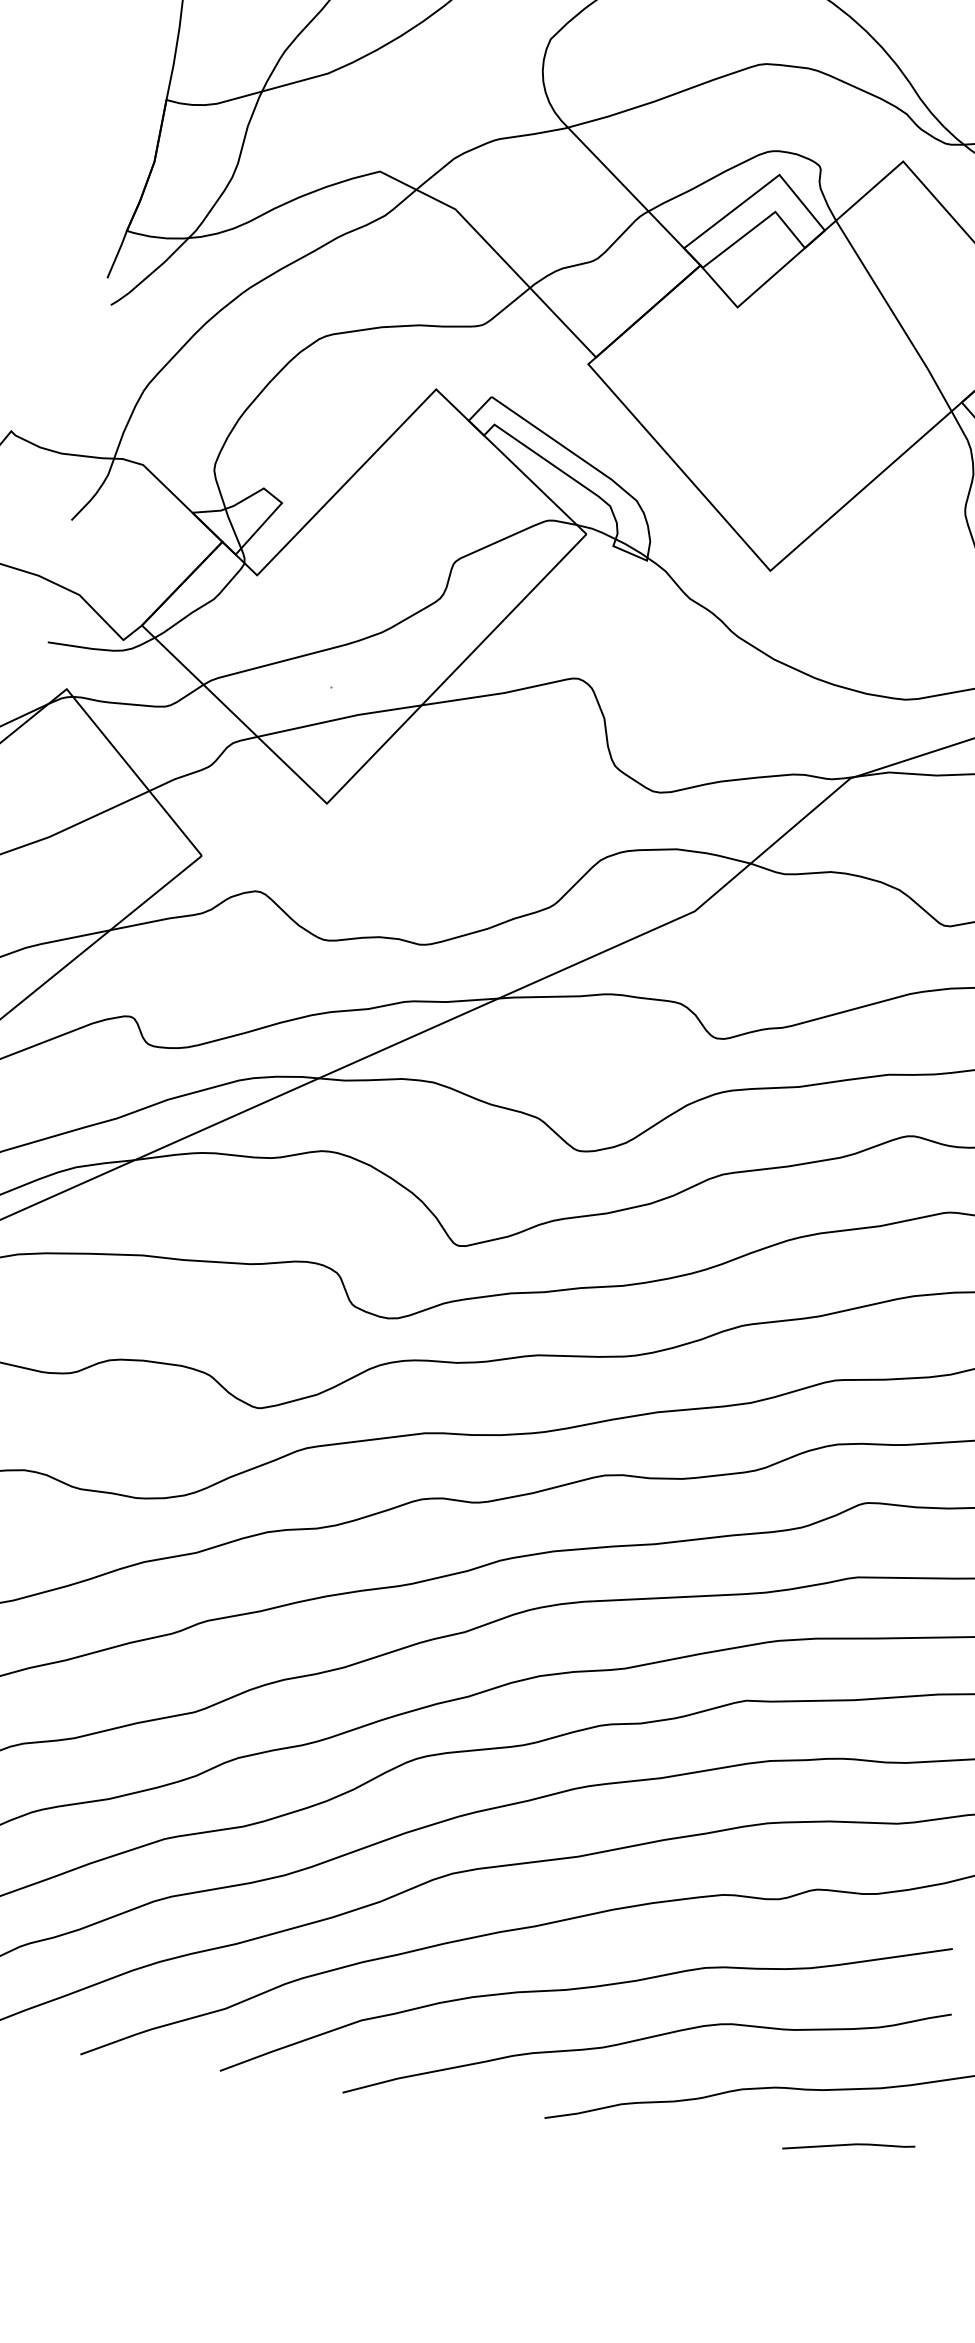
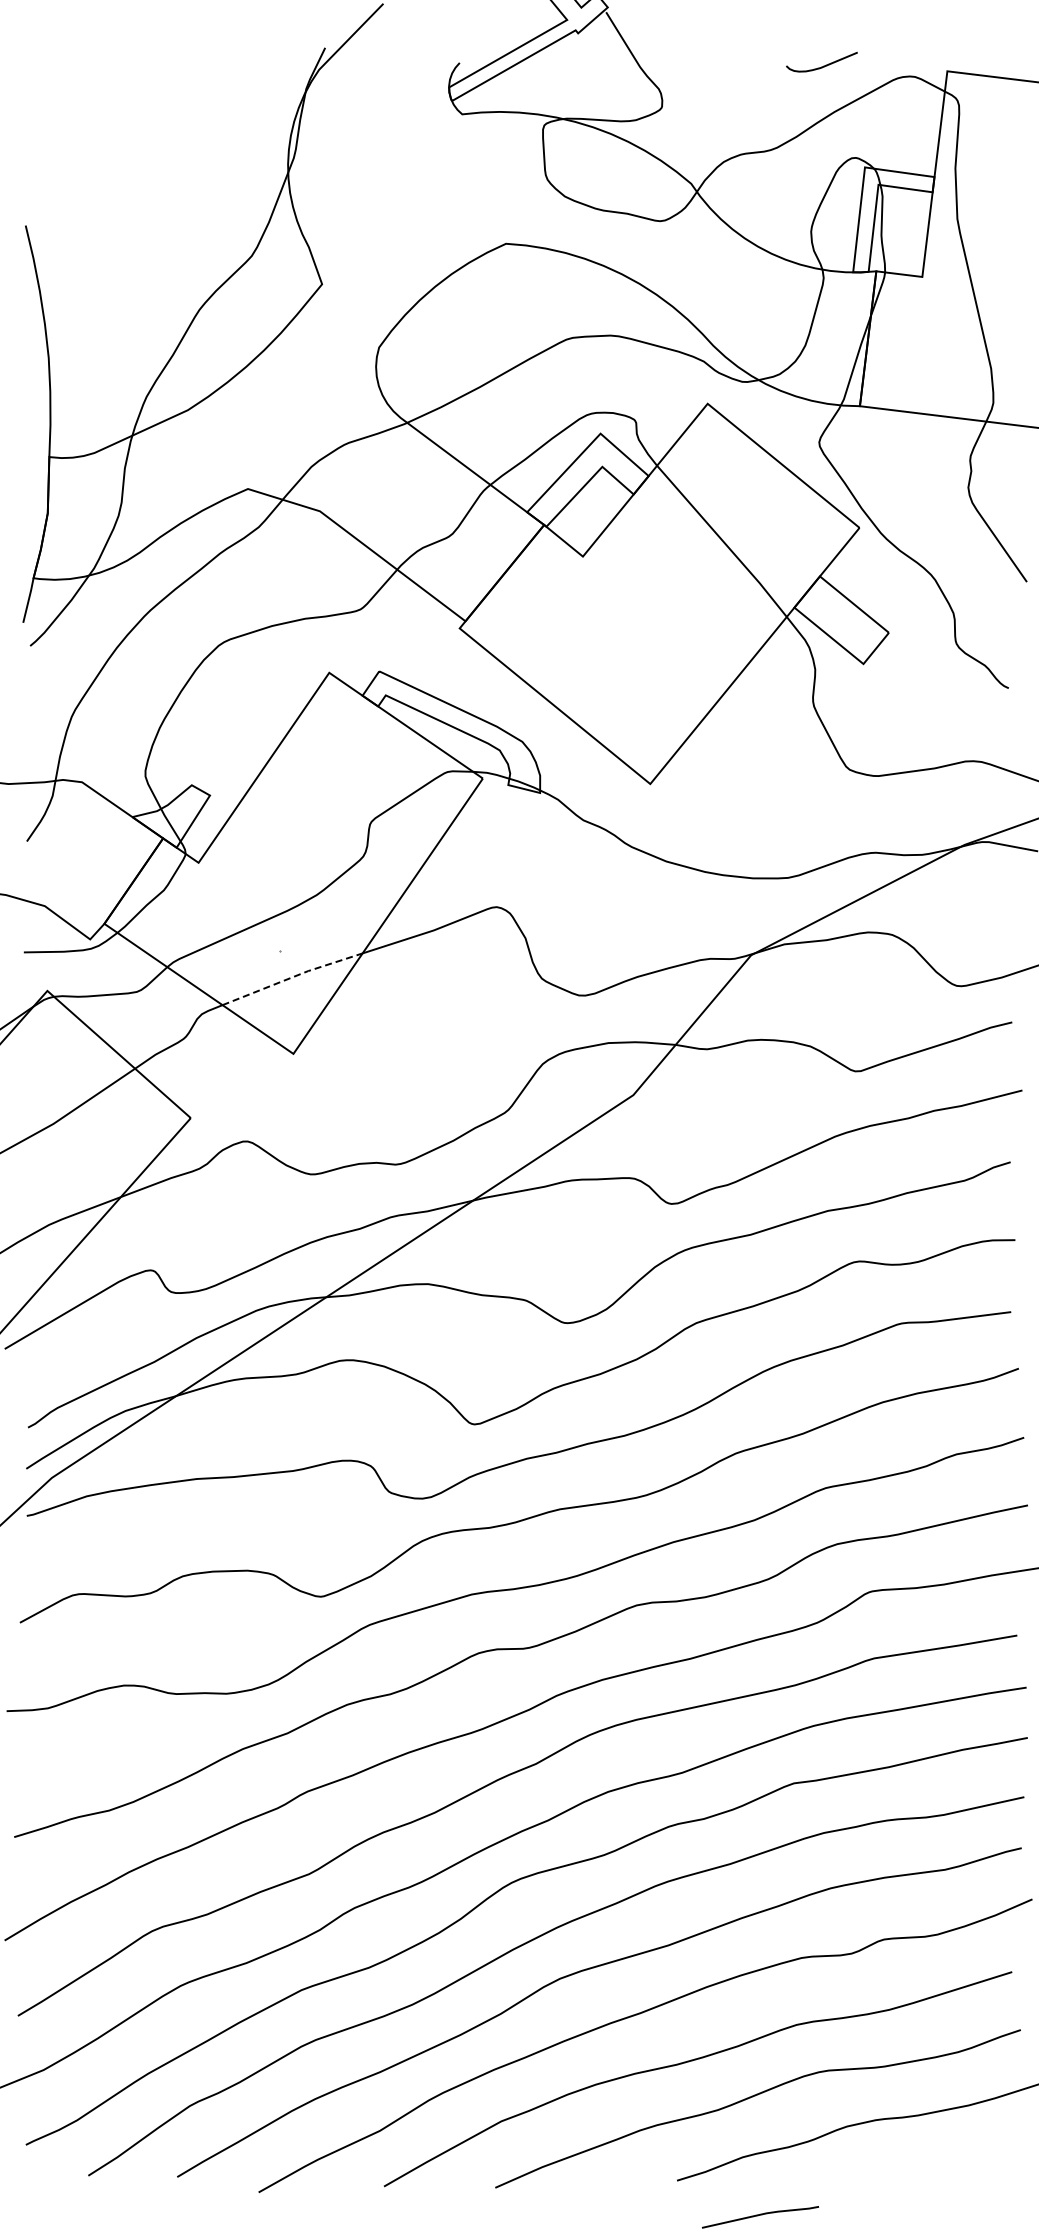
line: (339, 719) -> (292, 977), solid -> dashed
line: (849, 2145) -> (760, 2215), moved

